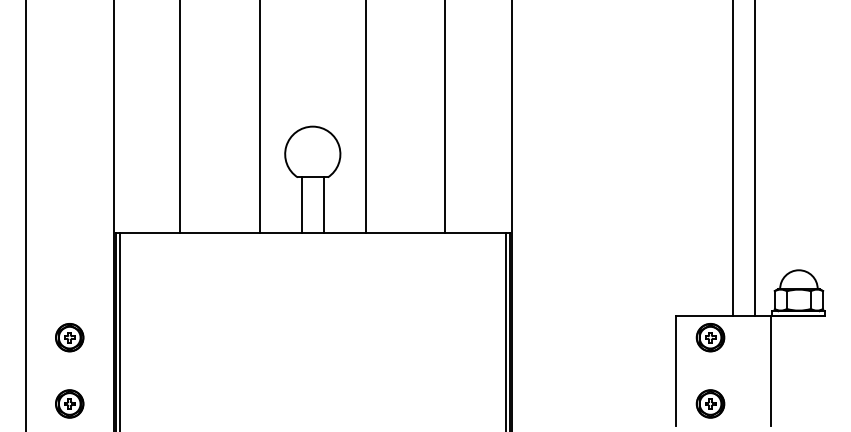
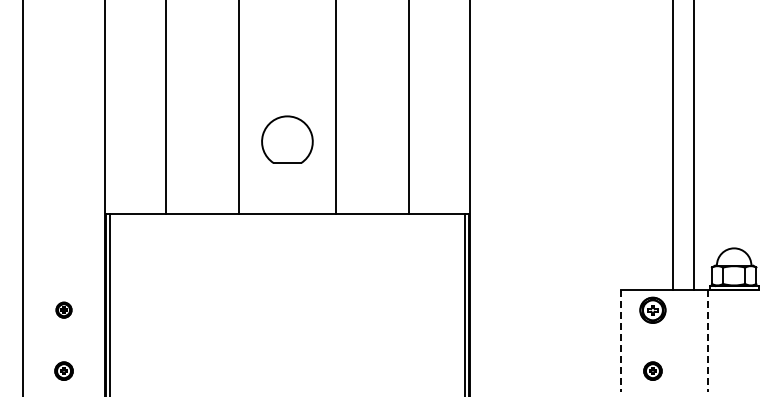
line: (301, 205) -> (277, 188), removed
line: (323, 205) -> (297, 188), removed
part: (69, 336) -> (63, 309), size x0.6
line: (676, 370) -> (621, 340), solid -> dashed
line: (771, 370) -> (708, 340), solid -> dashed
part: (69, 403) -> (63, 370), size x0.7
part: (710, 403) -> (652, 370), size x0.7

